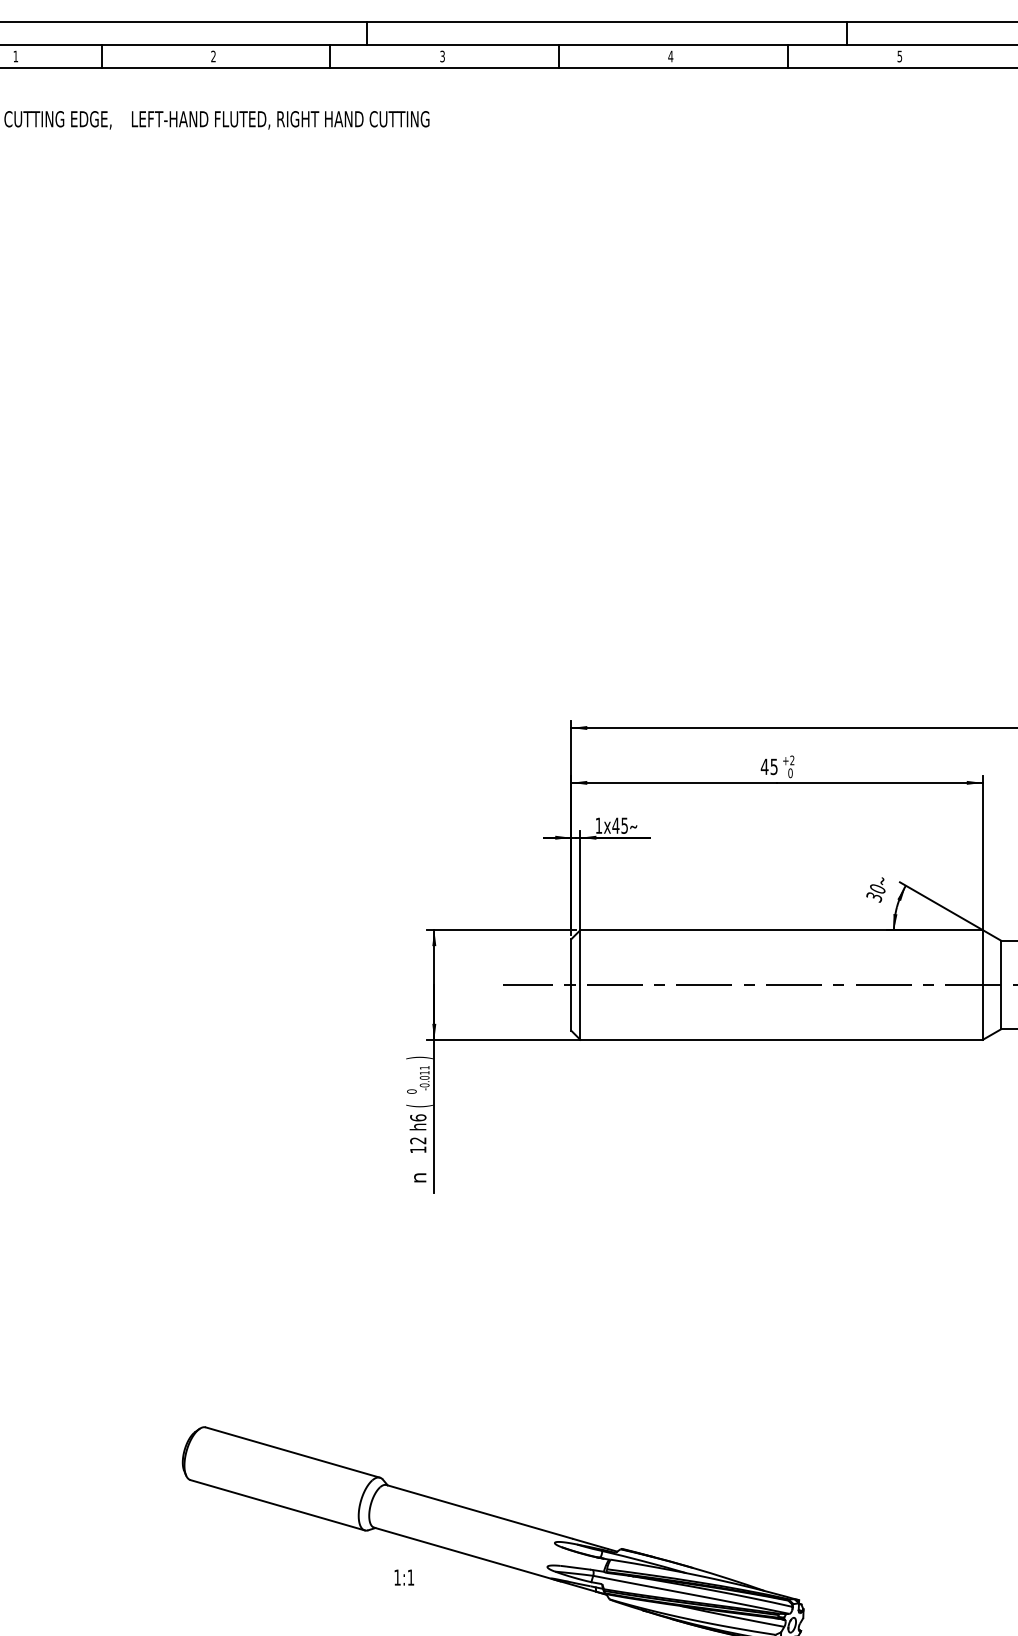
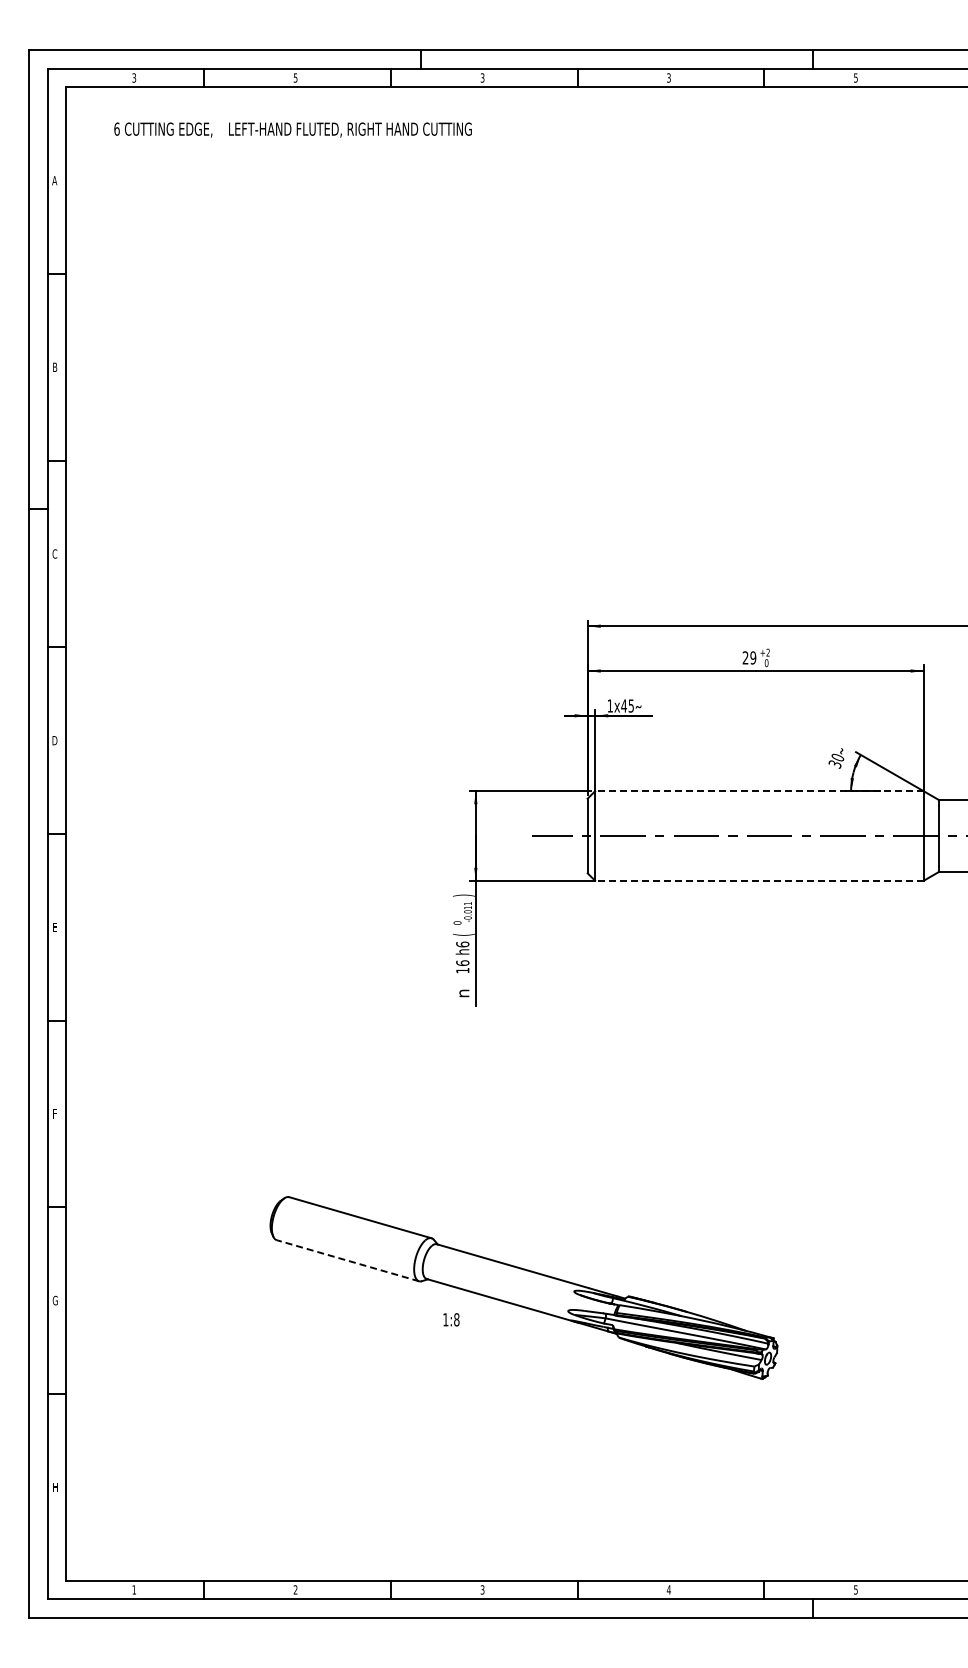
text: (16, 55) -> (134, 77), 1 -> 3
text: (213, 55) -> (295, 77), 2 -> 5
text: (670, 55) -> (668, 77), 4 -> 3
text: (769, 766) -> (749, 657), 45 -> 29
line: (780, 930) -> (758, 791), solid -> dashed
line: (780, 1039) -> (758, 880), solid -> dashed
text: (417, 1139) -> (462, 962), 12 -> 16
line: (277, 1504) -> (347, 1260), solid -> dashed
text: (410, 1577) -> (456, 1319), 1:1 -> 1:8

